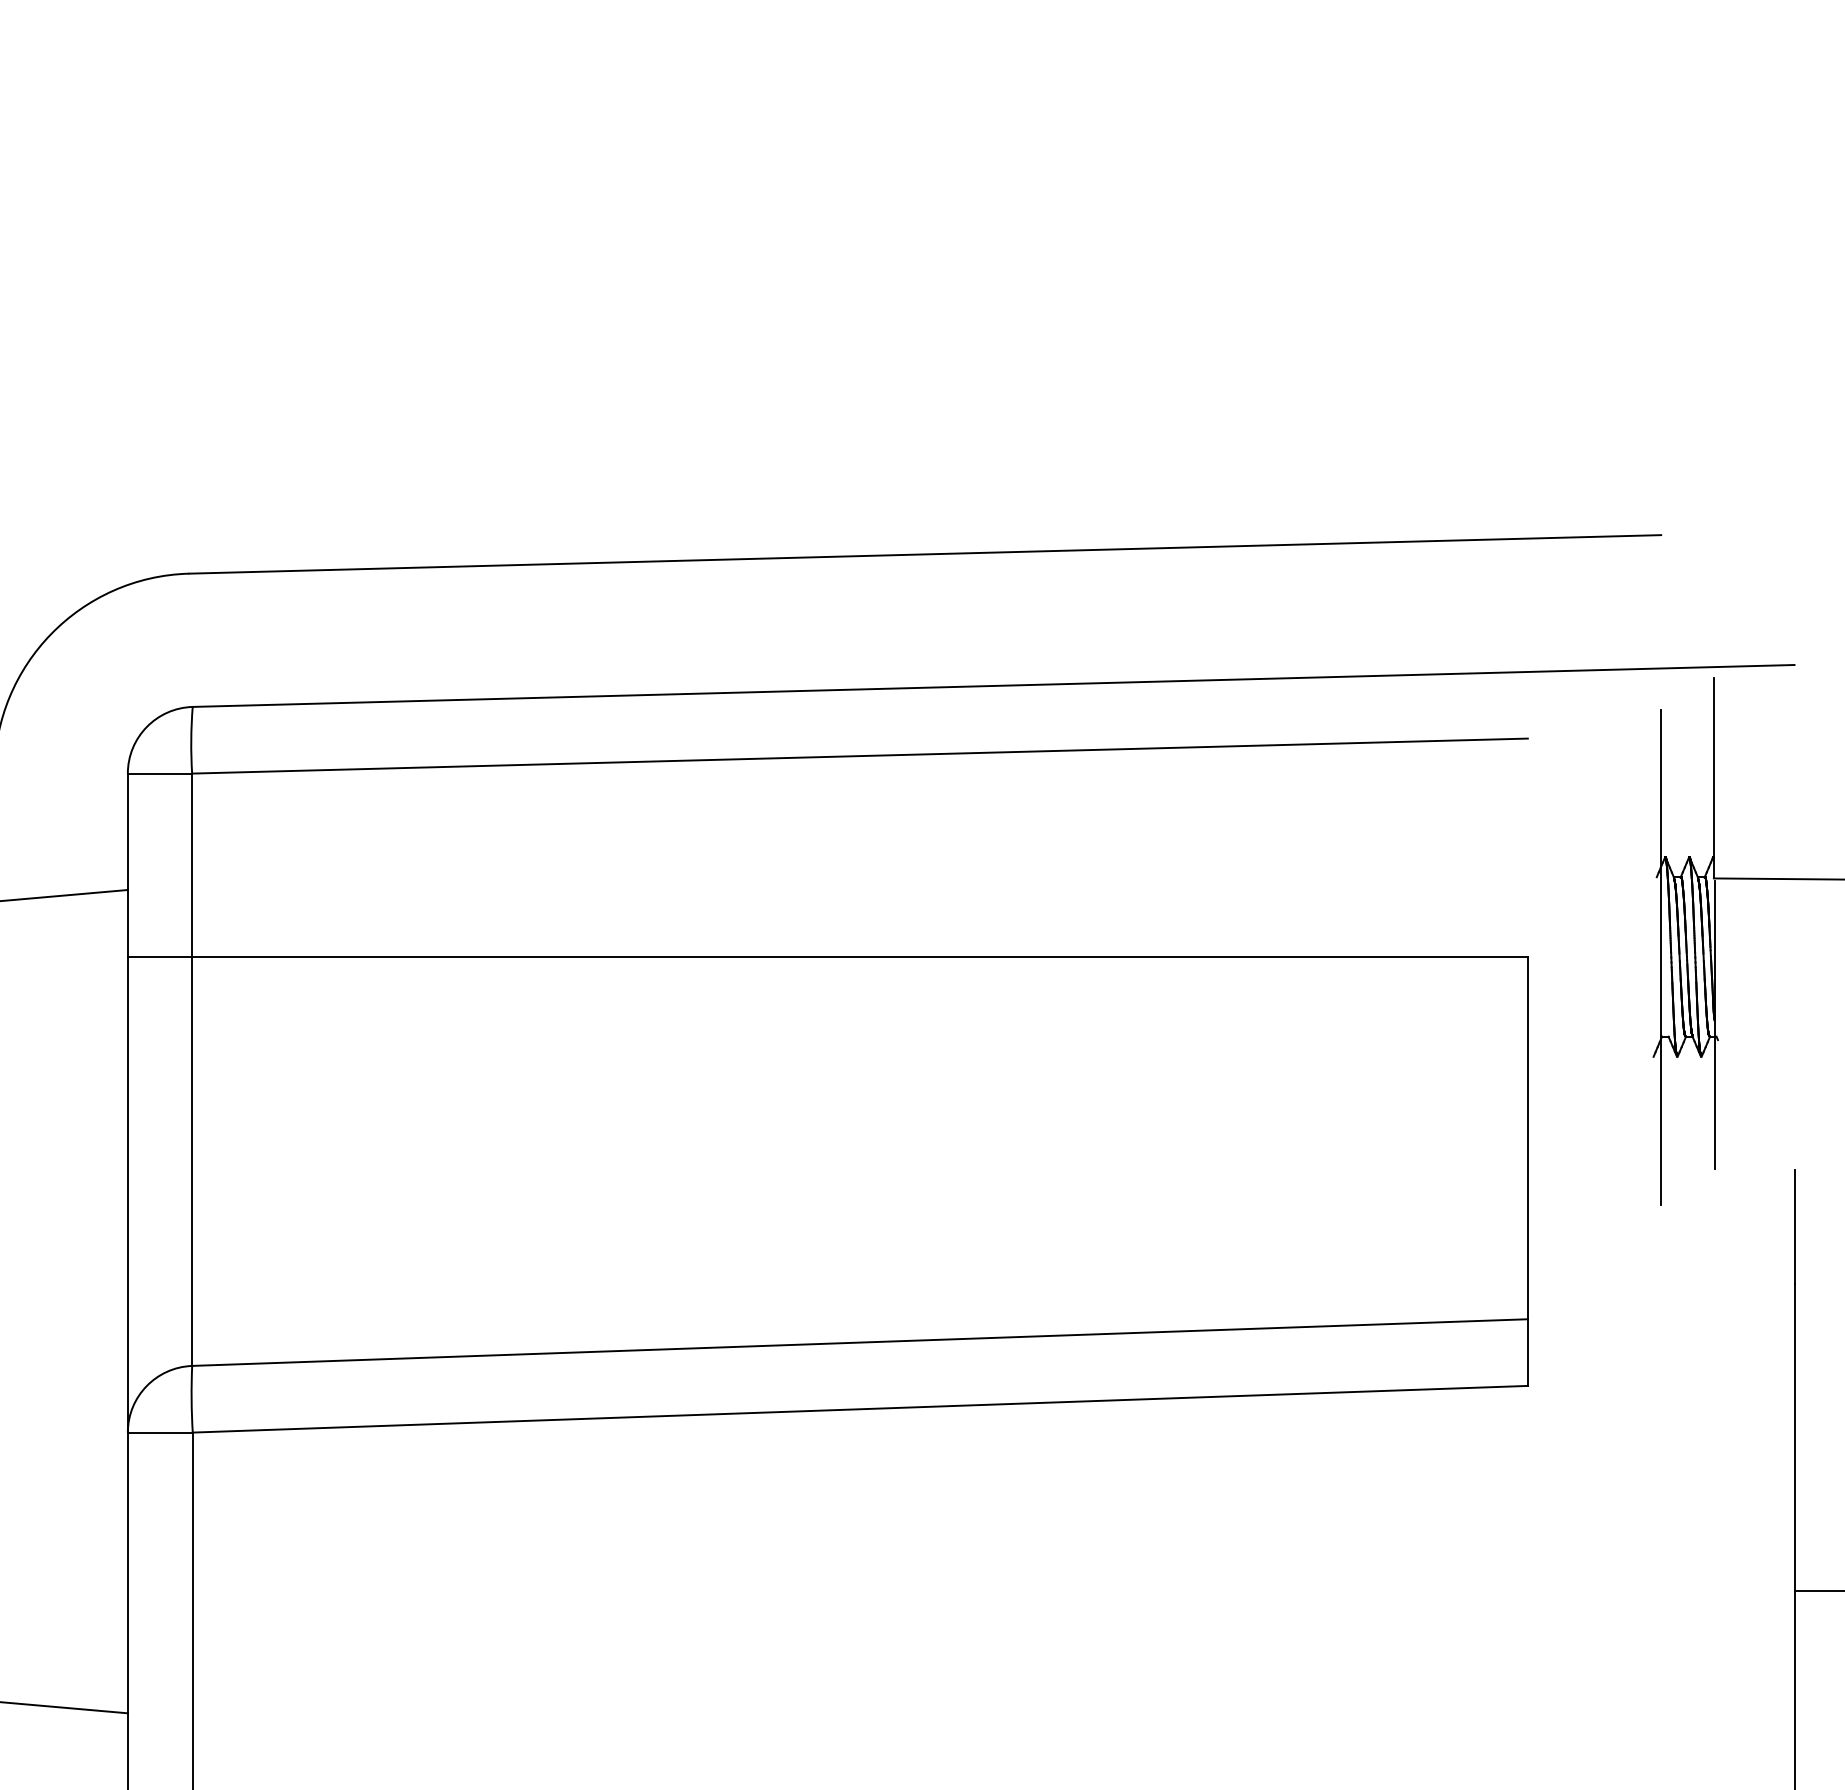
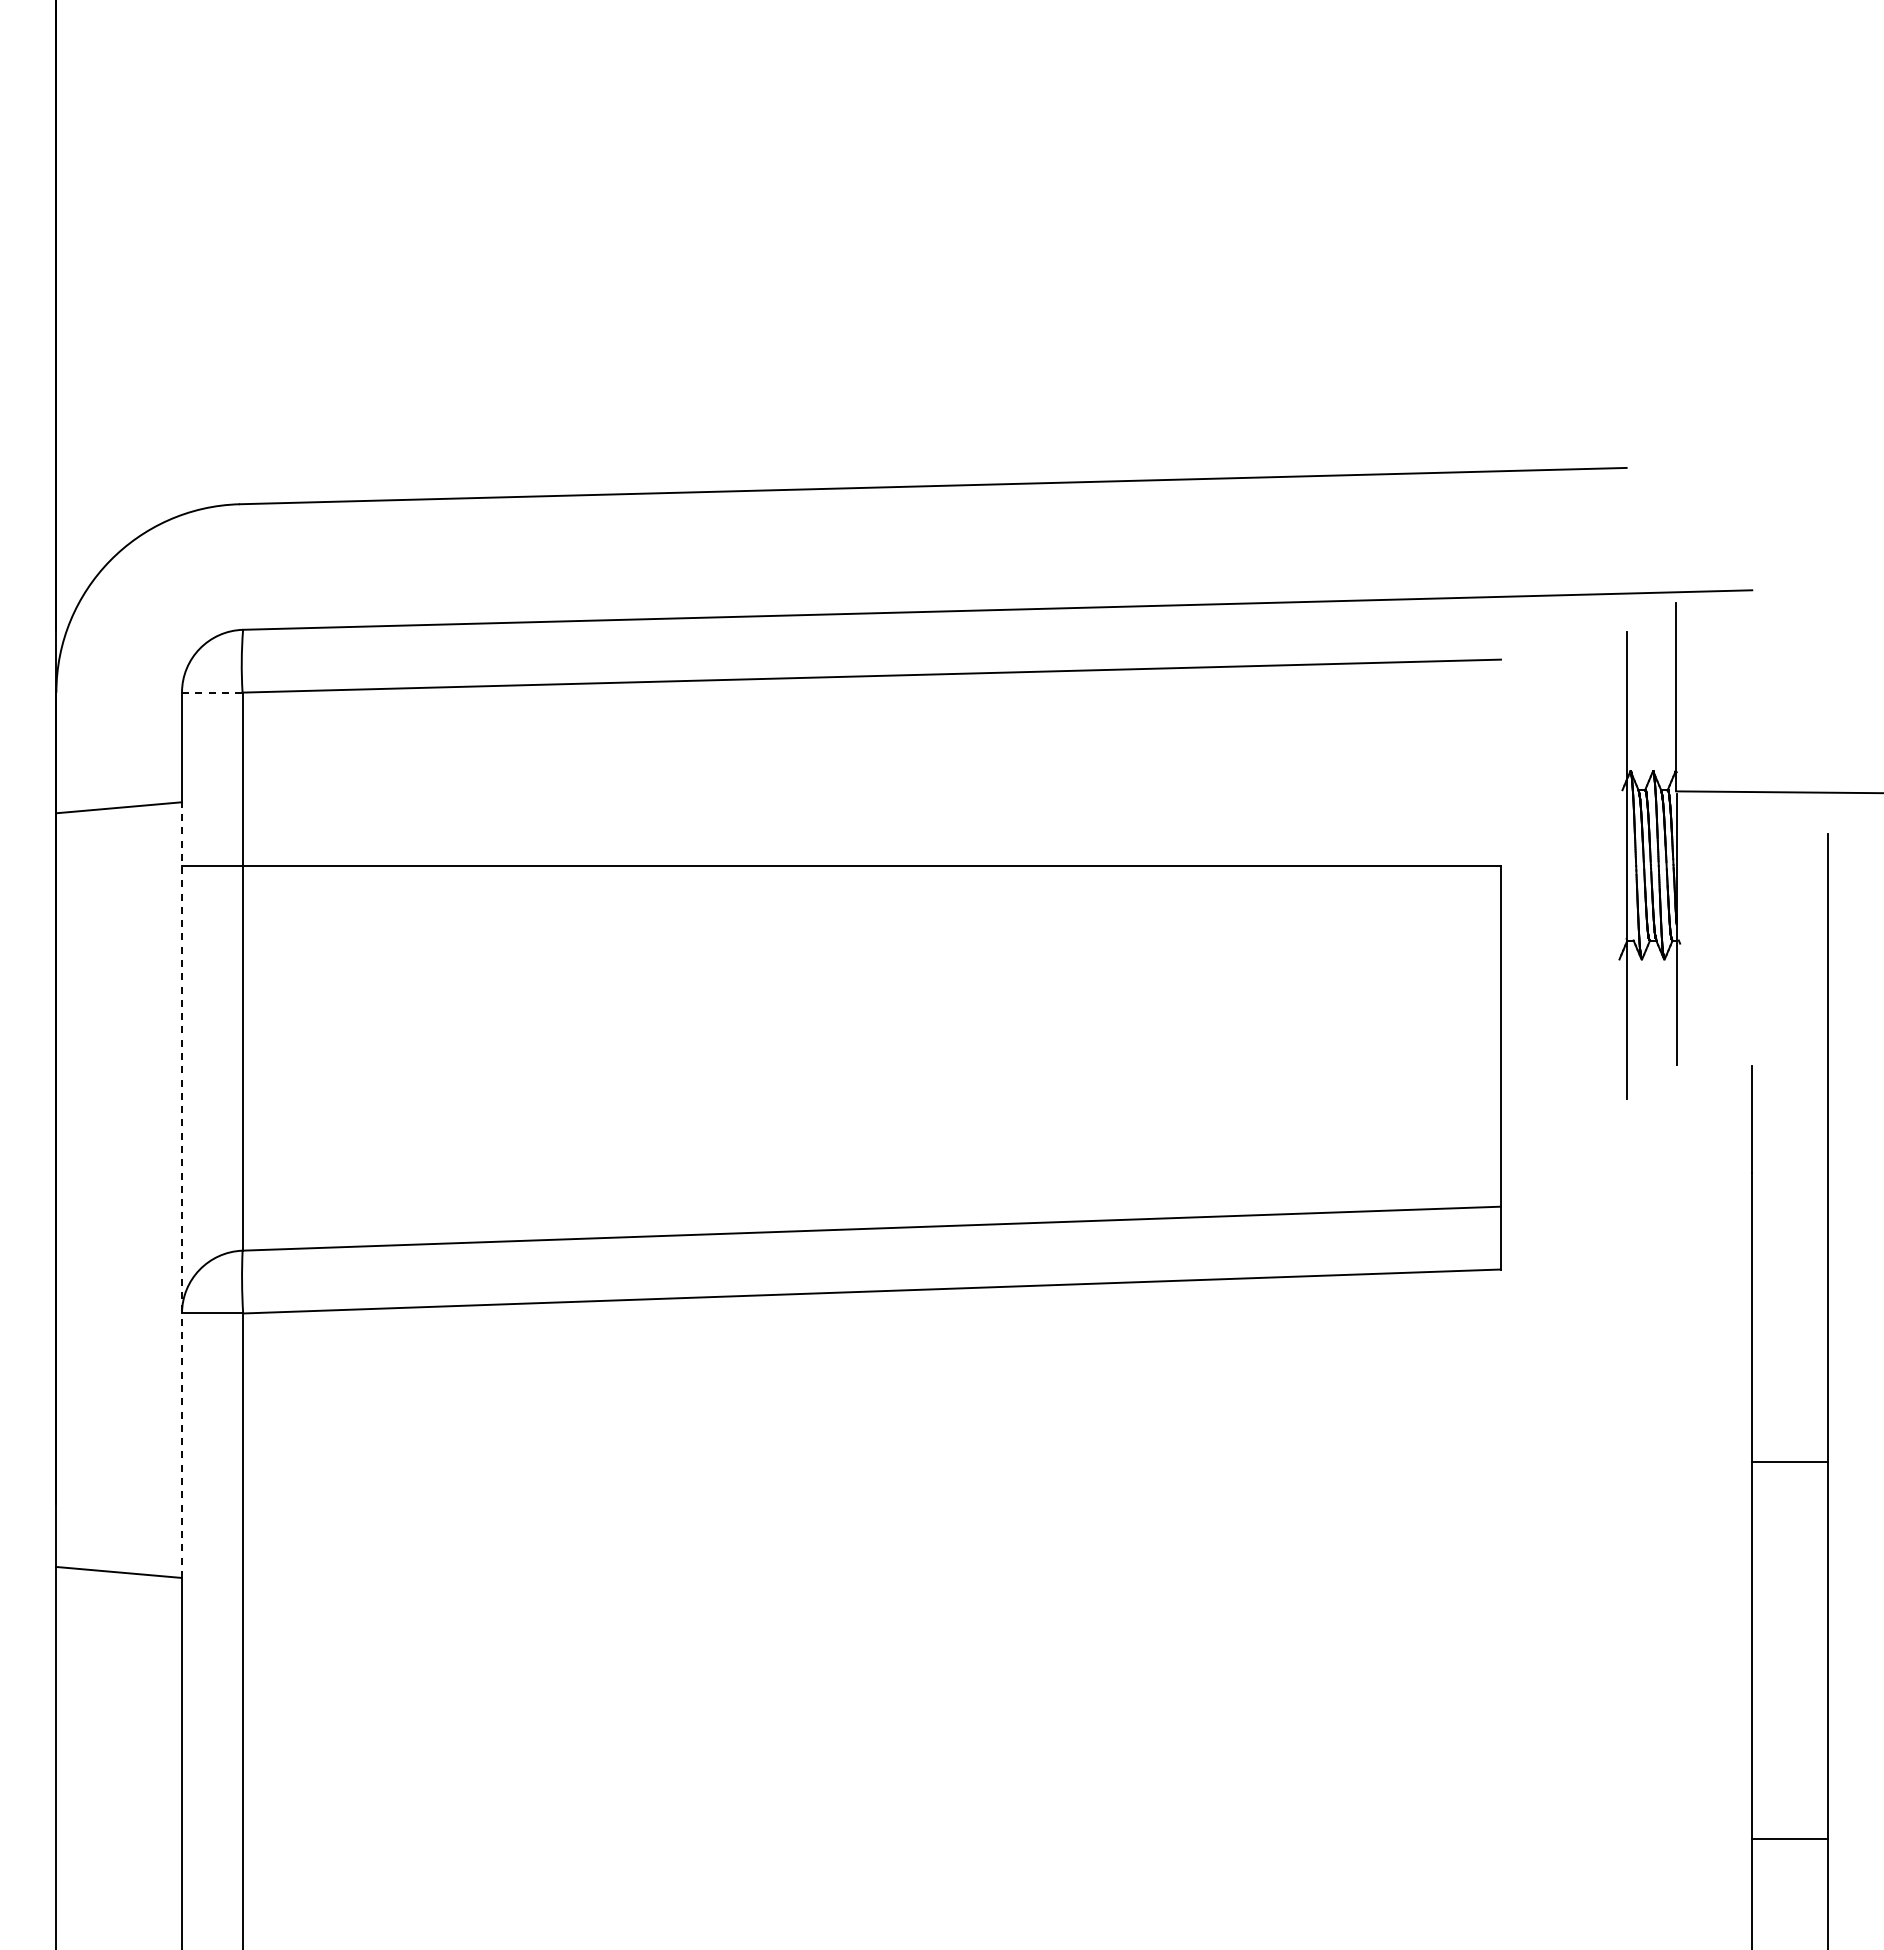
line: (160, 773) -> (212, 692), solid -> dashed
line: (128, 1302) -> (182, 1190), solid -> dashed

